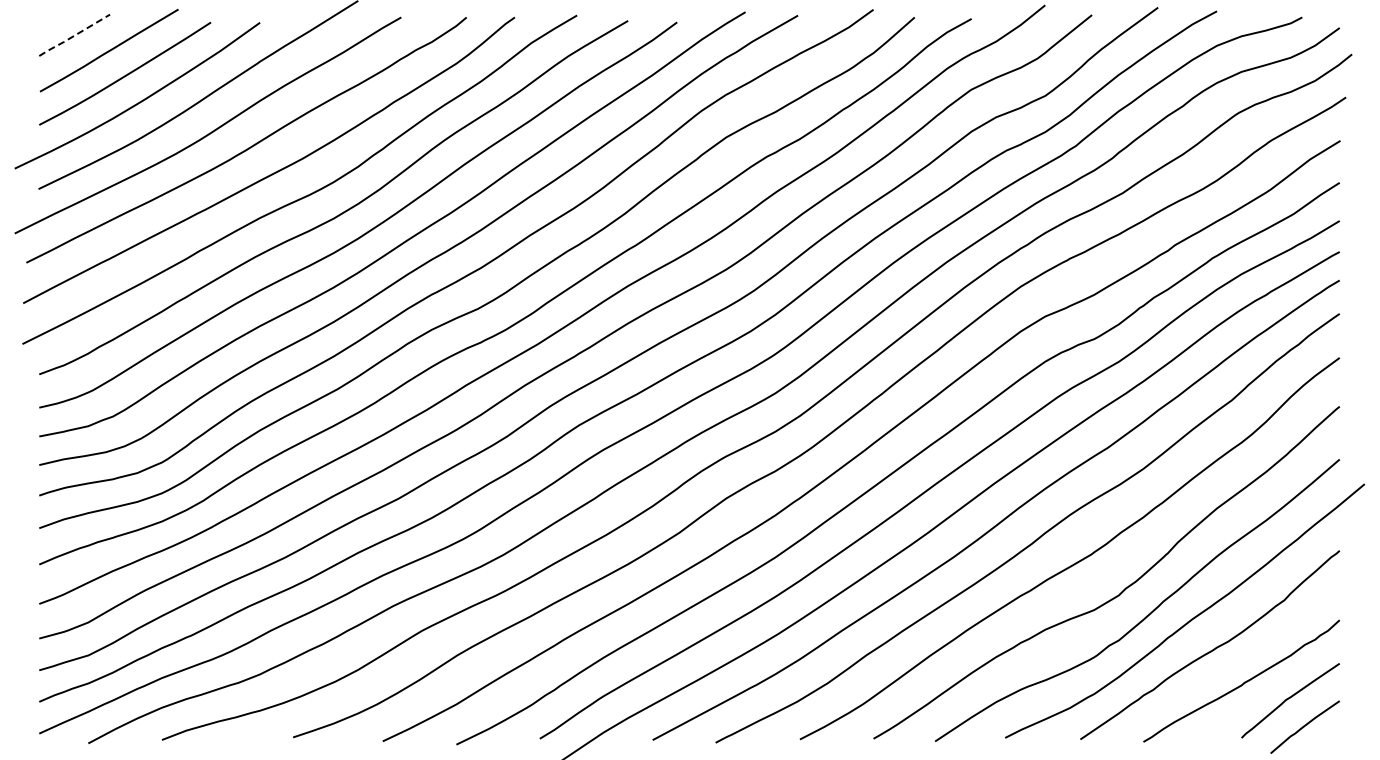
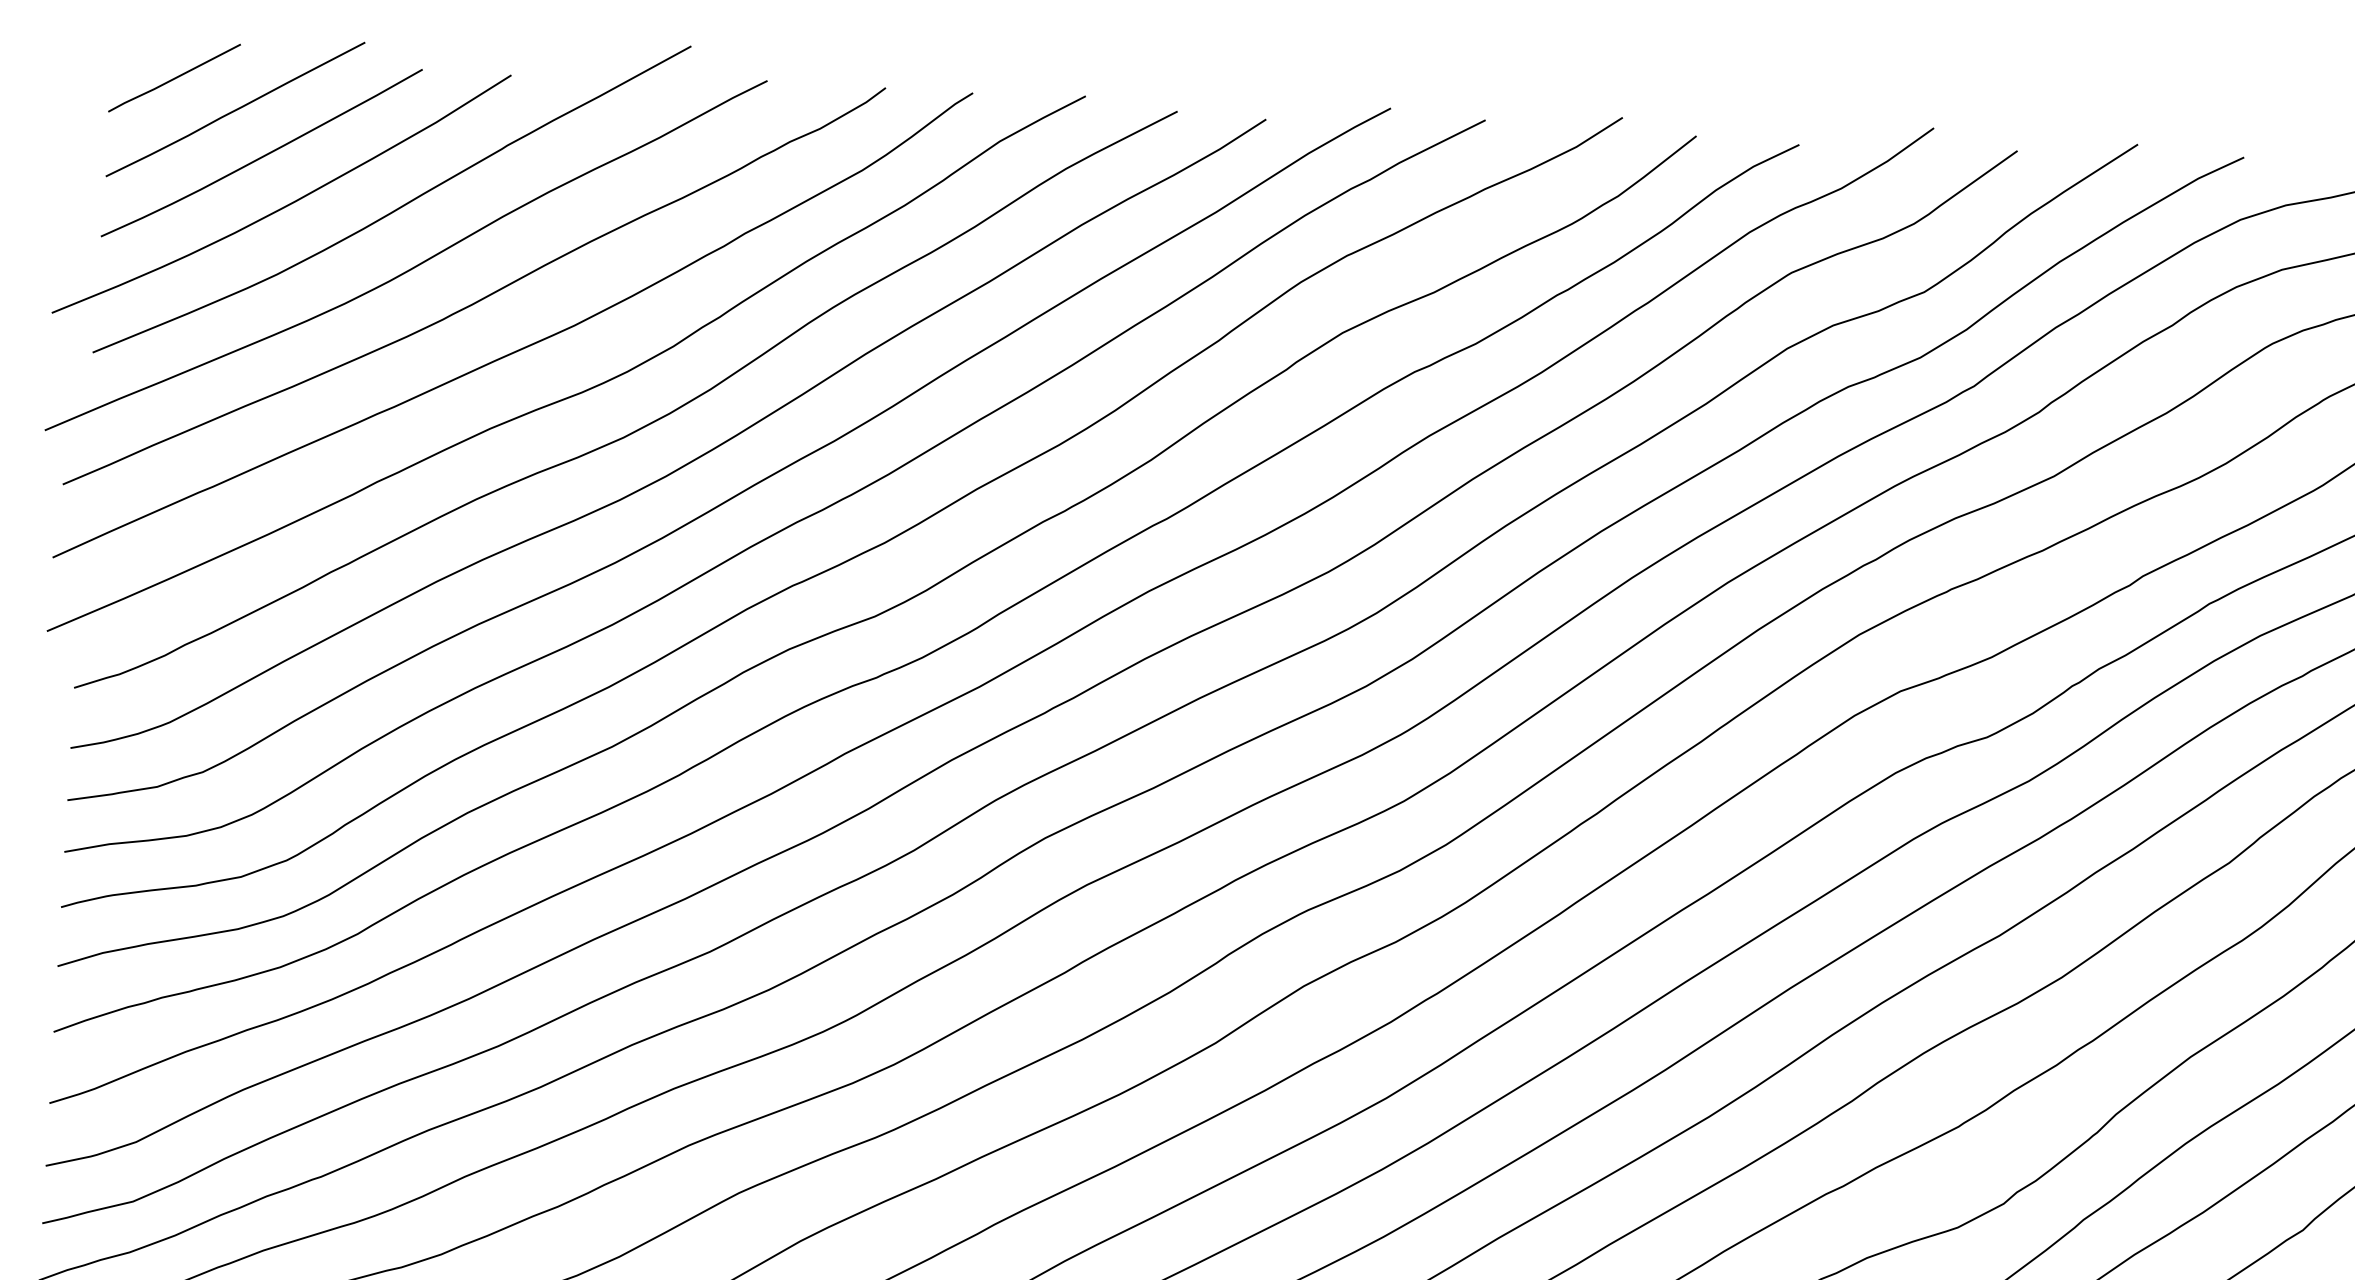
line: (73, 36) -> (172, 80), dashed -> solid

